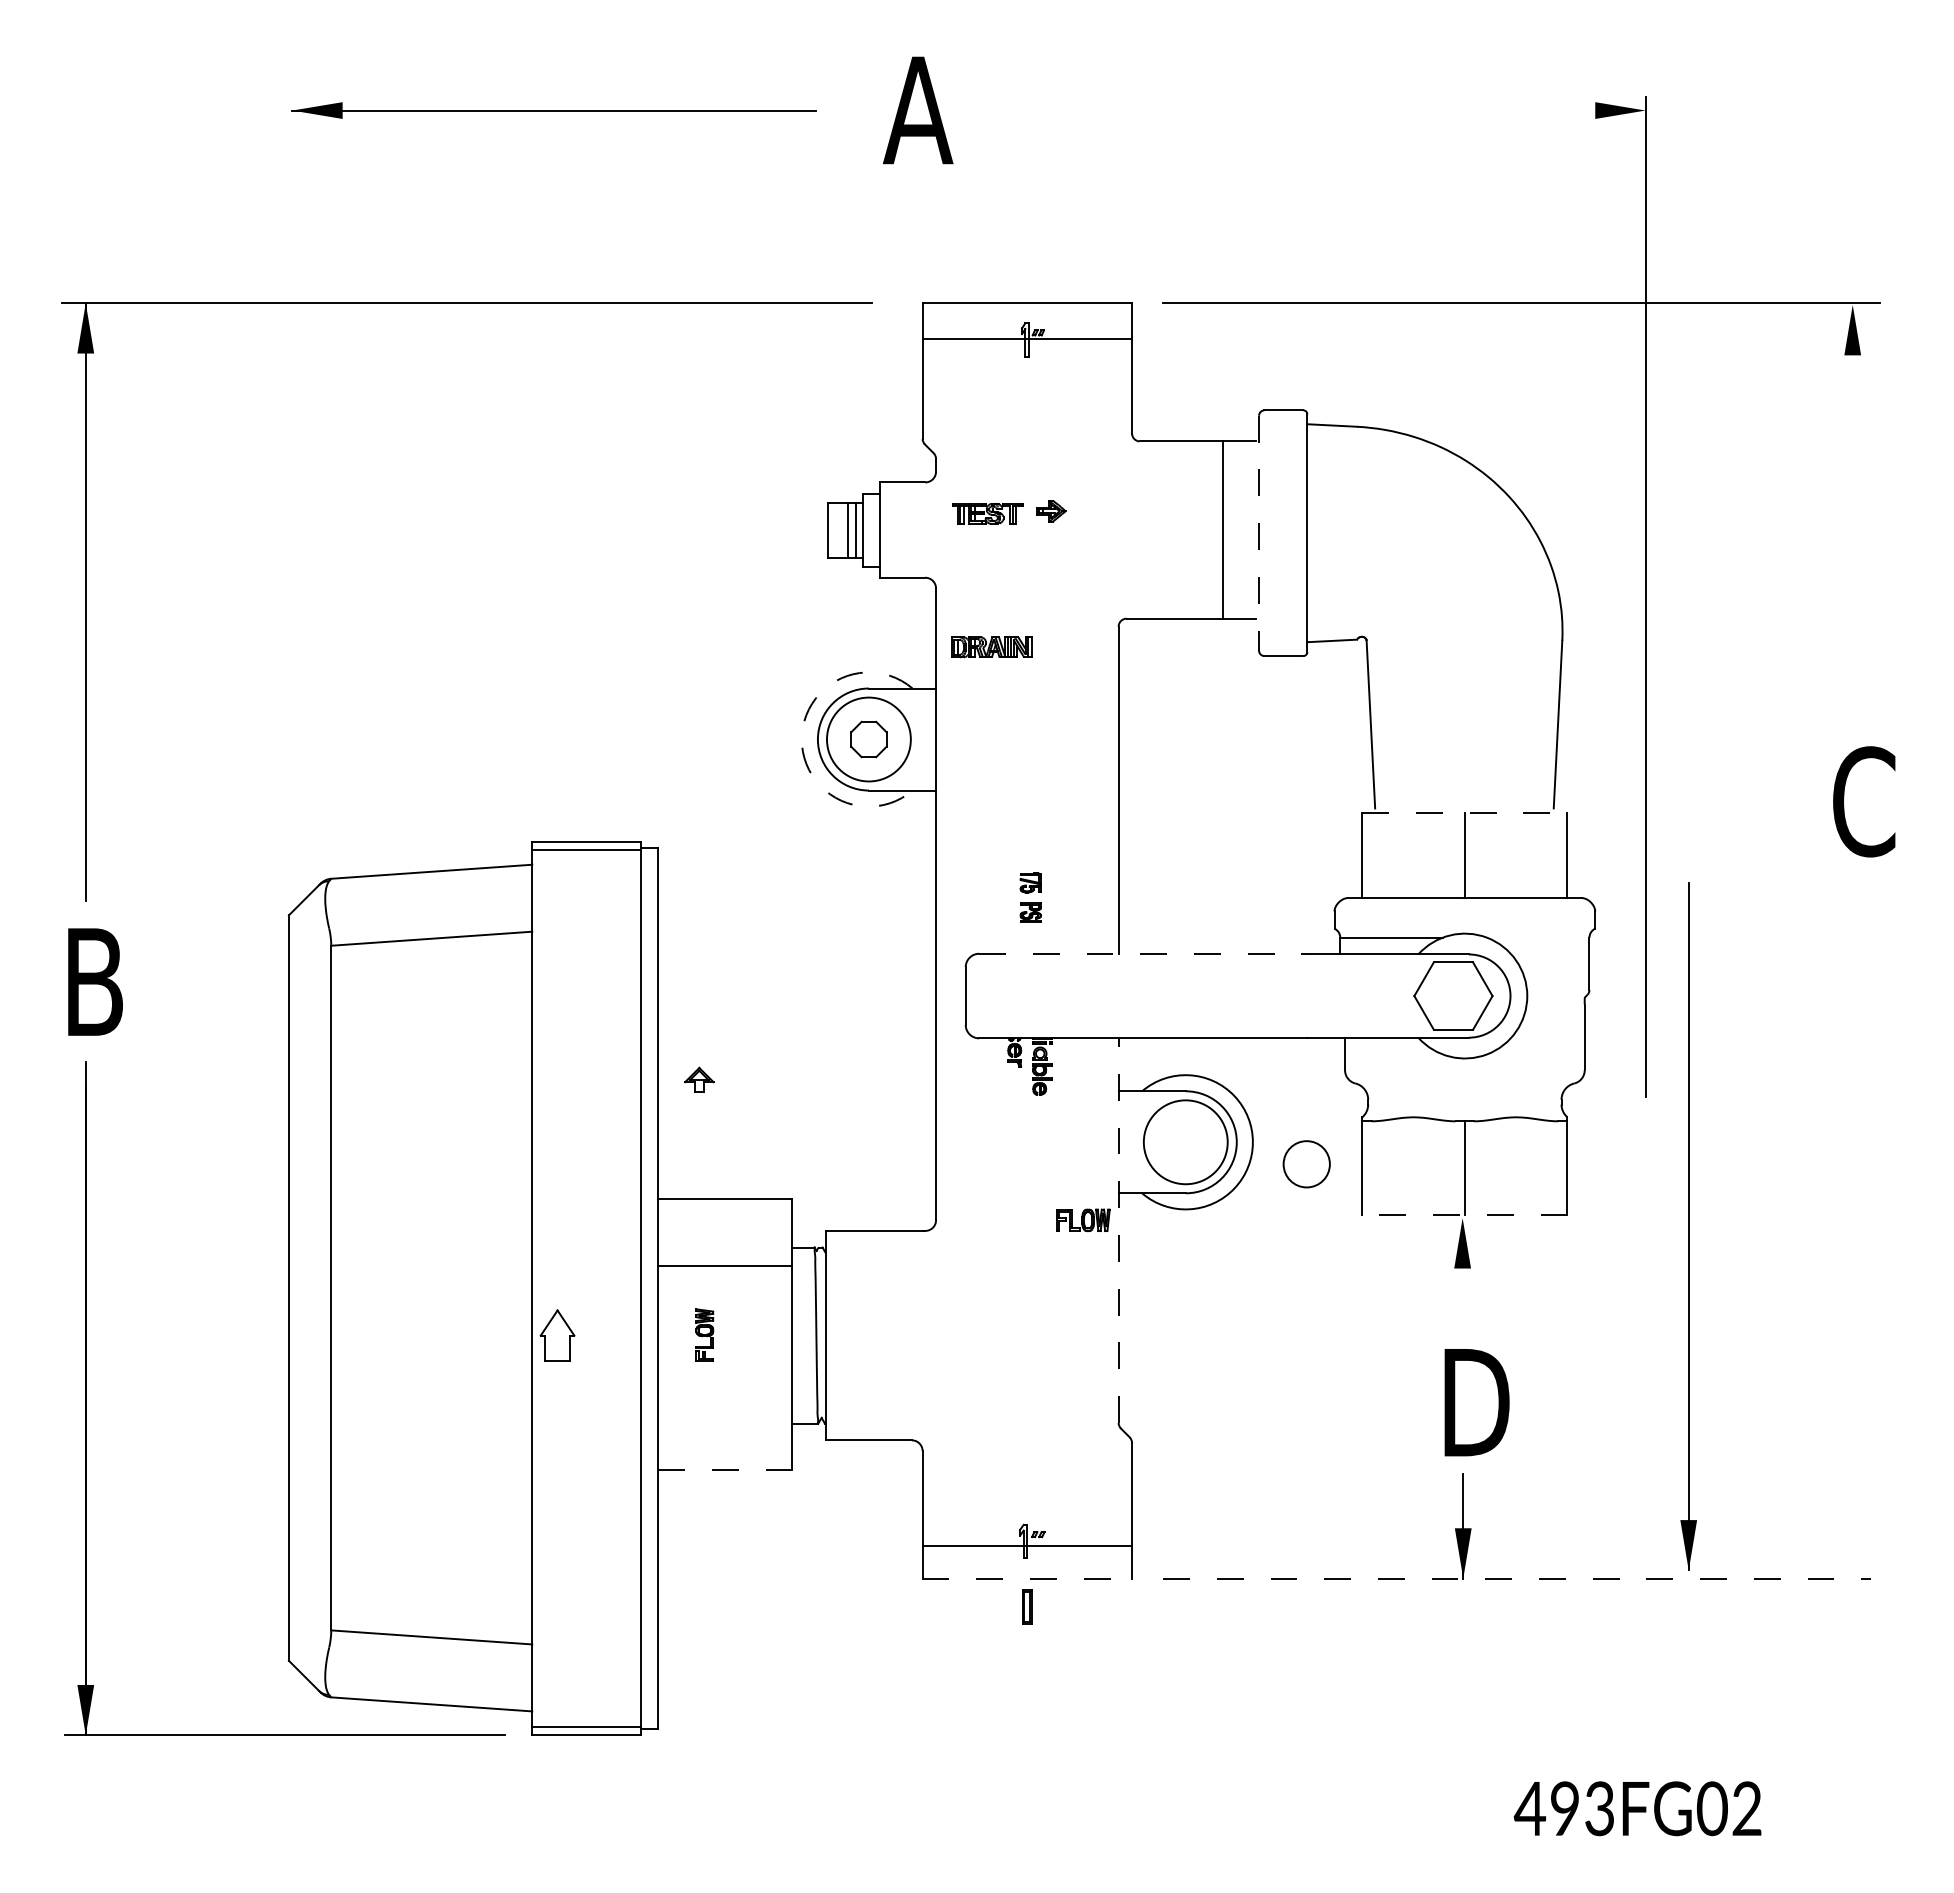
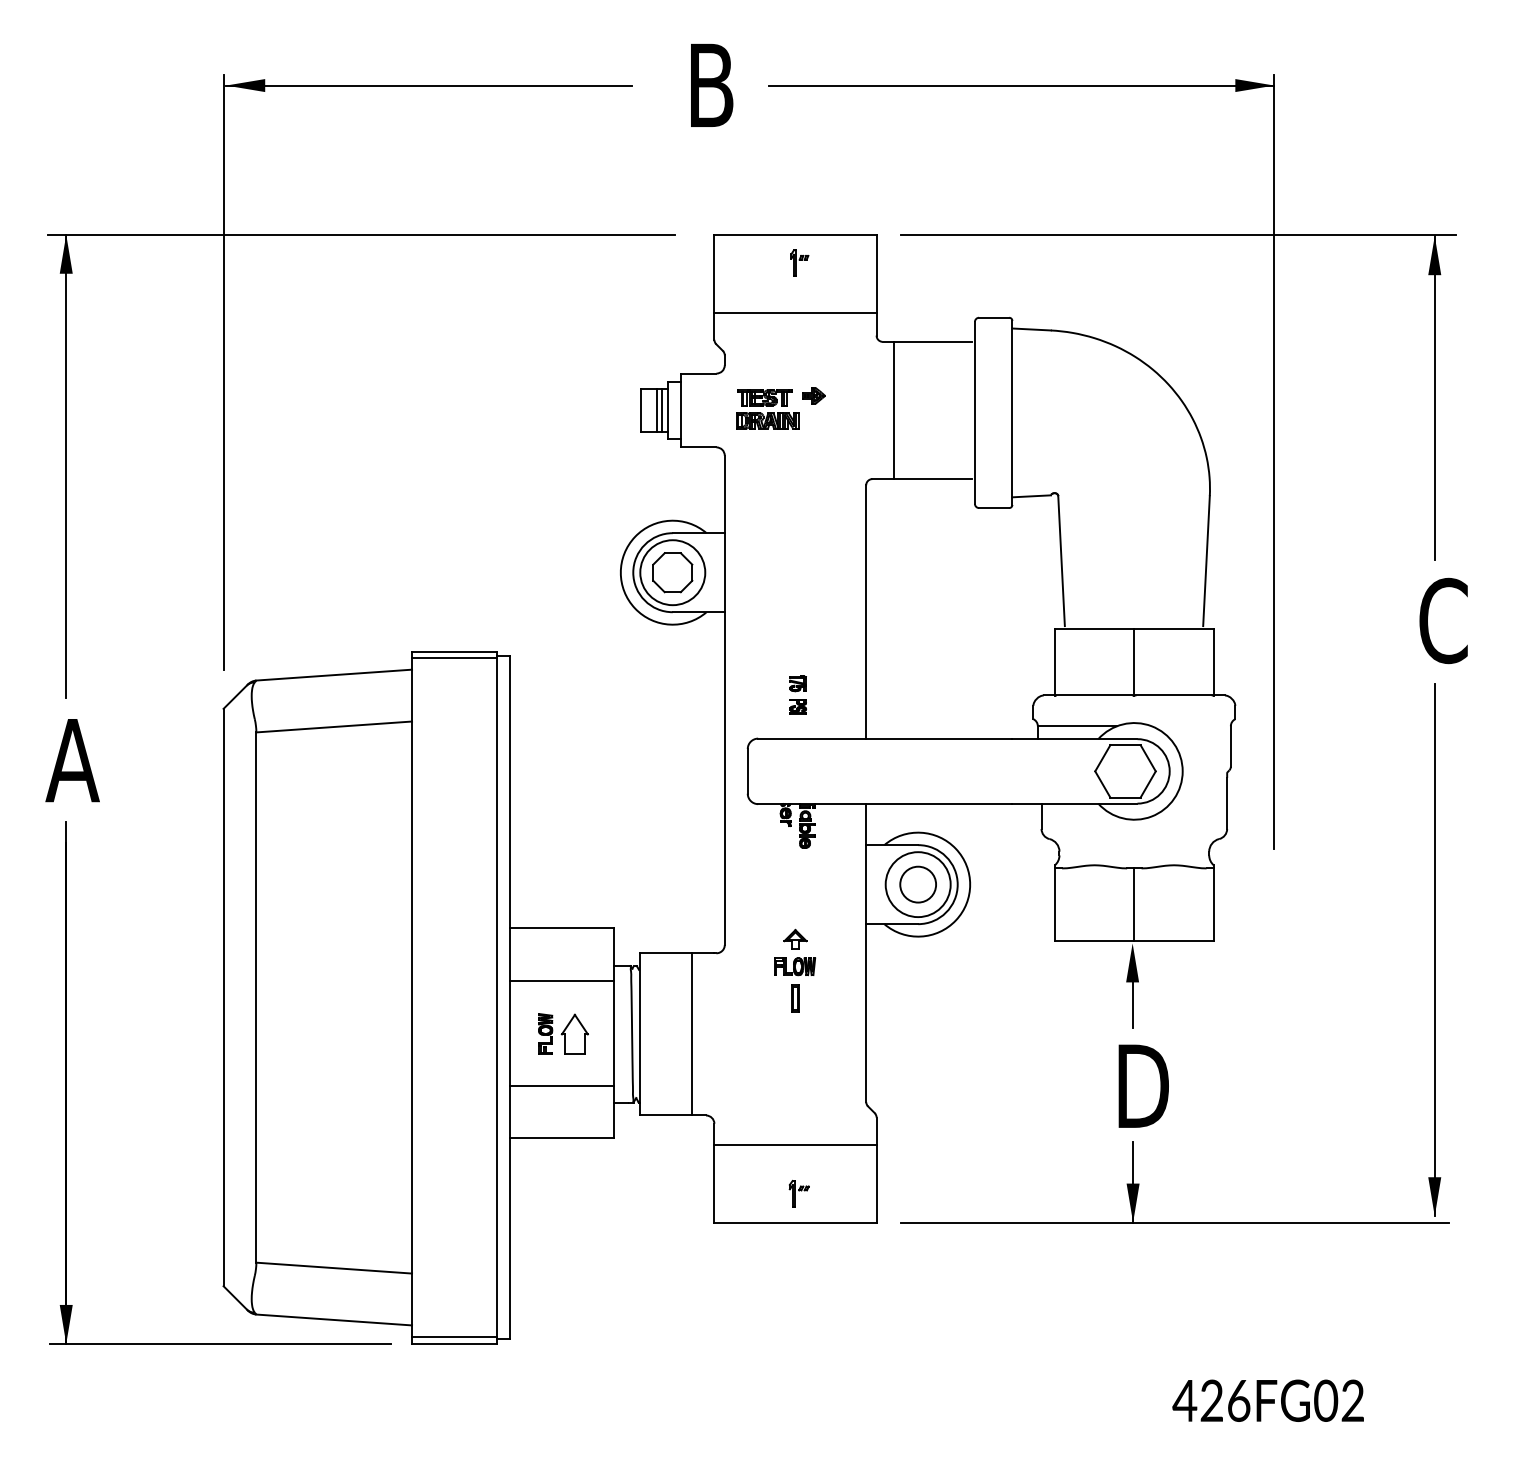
text: (918, 110) -> (711, 85), A -> B
line: (1319, 110) -> (1021, 85), added
line: (1027, 338) -> (795, 312), moved
line: (288, 481) -> (223, 372), added
line: (1852, 514) -> (1434, 398), added
line: (1222, 529) -> (893, 410), moved
line: (1259, 533) -> (975, 413), dashed -> solid
part: (991, 647) -> (767, 420), moved
arc: (801, 739) -> (620, 572), dashed -> solid
part: (868, 739) -> (672, 572), size x1.43
line: (1464, 812) -> (1134, 629), dashed -> solid
line: (1143, 953) -> (885, 738), dashed -> solid
text: (93, 981) -> (72, 760), B -> A
part: (699, 1079) -> (795, 939), moved
circle: (1306, 1164) -> (917, 884), moved
line: (1464, 1215) -> (1134, 941), dashed -> solid
part: (1083, 1220) -> (794, 966), moved
part: (1688, 1226) -> (1434, 949), moved
line: (1118, 1230) -> (866, 952), dashed -> solid
line: (1463, 1297) -> (1133, 1004), added
part: (557, 1335) -> (574, 1034), moved
line: (893, 1335) -> (691, 1034), added
line: (725, 1402) -> (561, 1086), added
line: (725, 1469) -> (561, 1138), dashed -> solid
line: (1027, 1545) -> (795, 1144), moved
line: (1027, 1578) -> (795, 1222), dashed -> solid
line: (1516, 1578) -> (1174, 1222), dashed -> solid
part: (1027, 1606) -> (795, 997), moved
text: (1582, 1808) -> (1225, 1400), 493FG02 -> 426FG02

